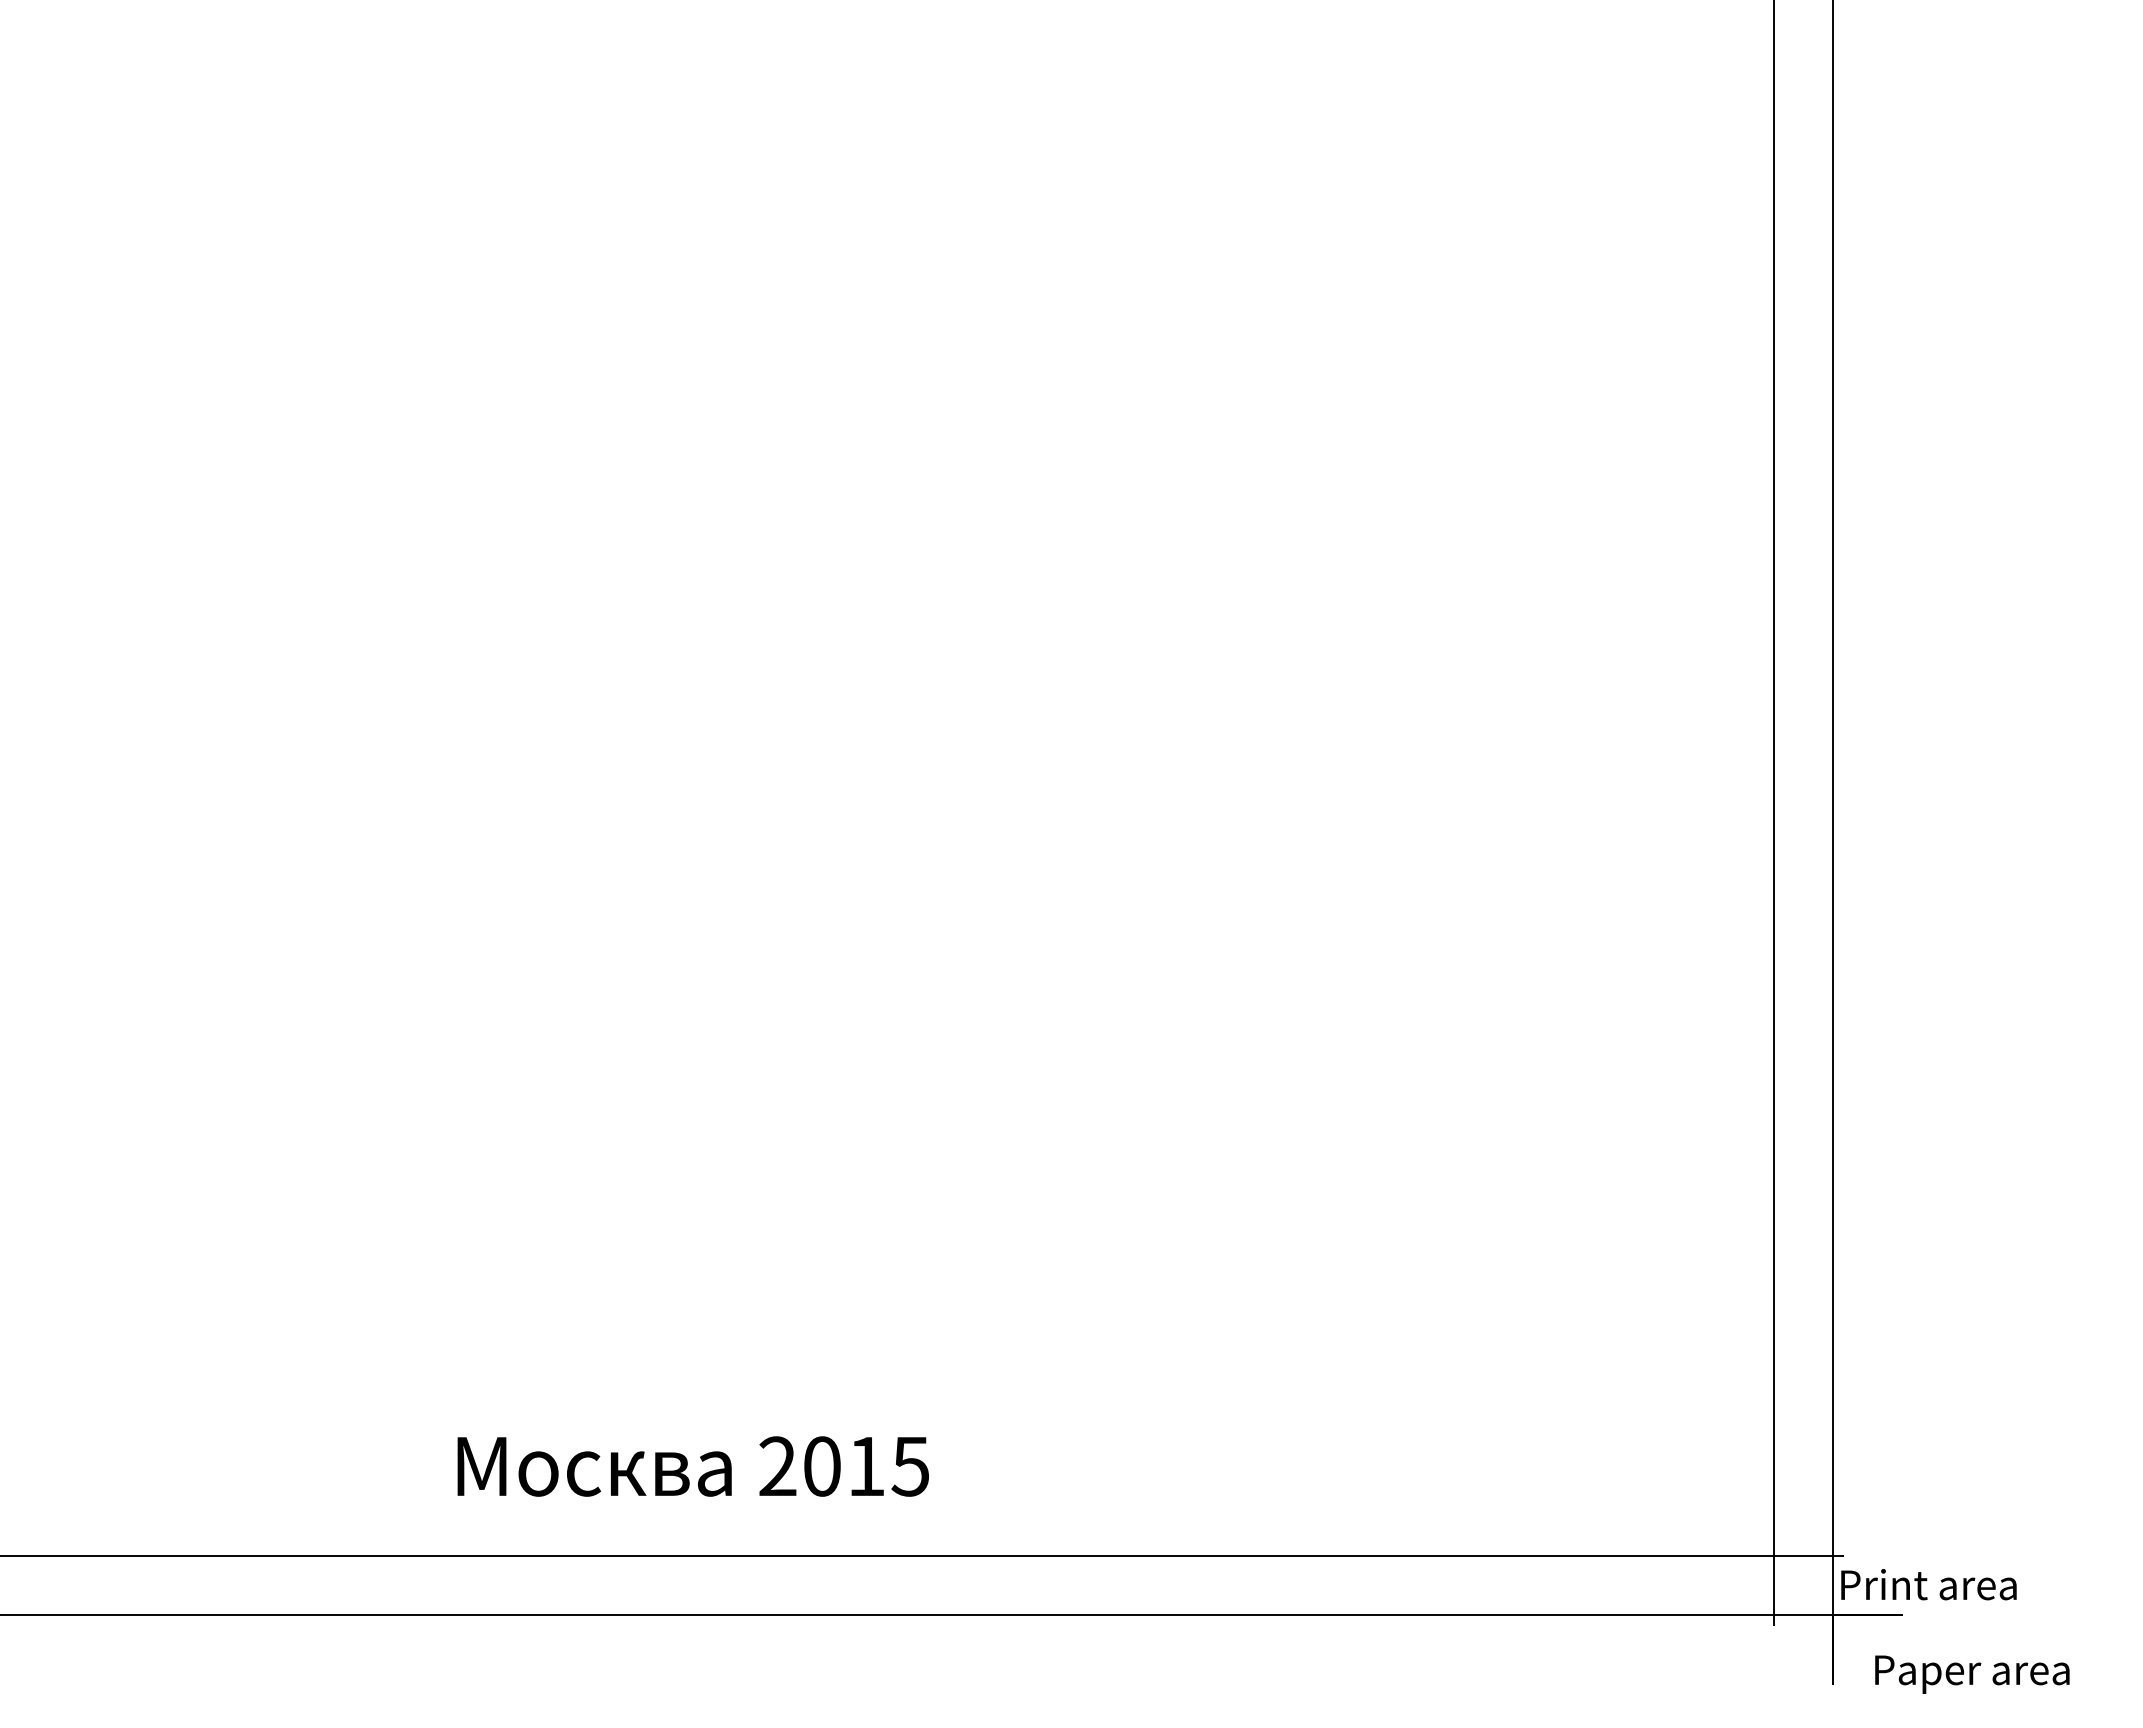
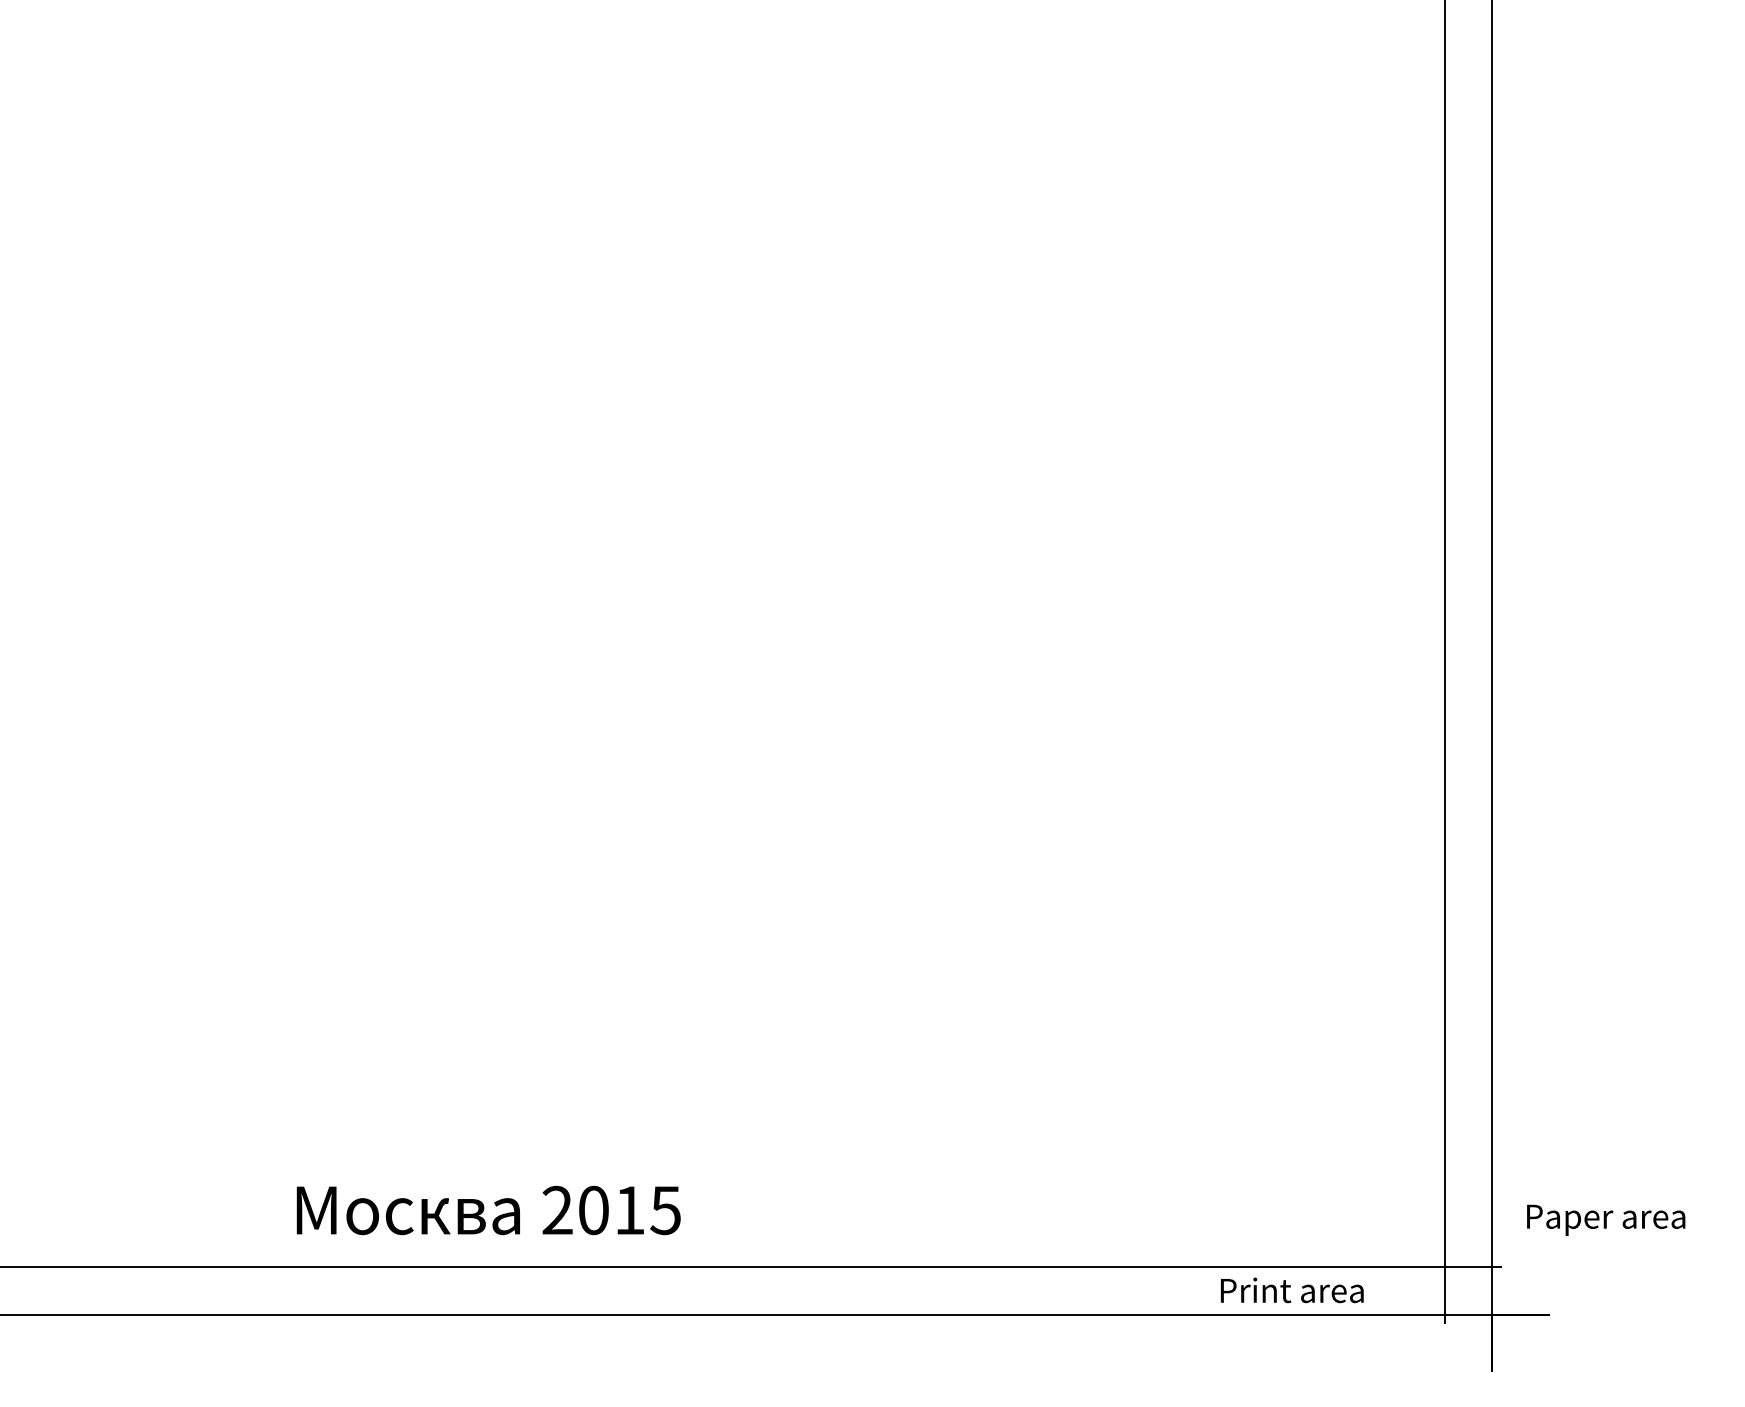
text: (692, 1466) -> (488, 1210), moved
text: (1928, 1584) -> (1291, 1290), moved
text: (1972, 1674) -> (1606, 1220), moved

